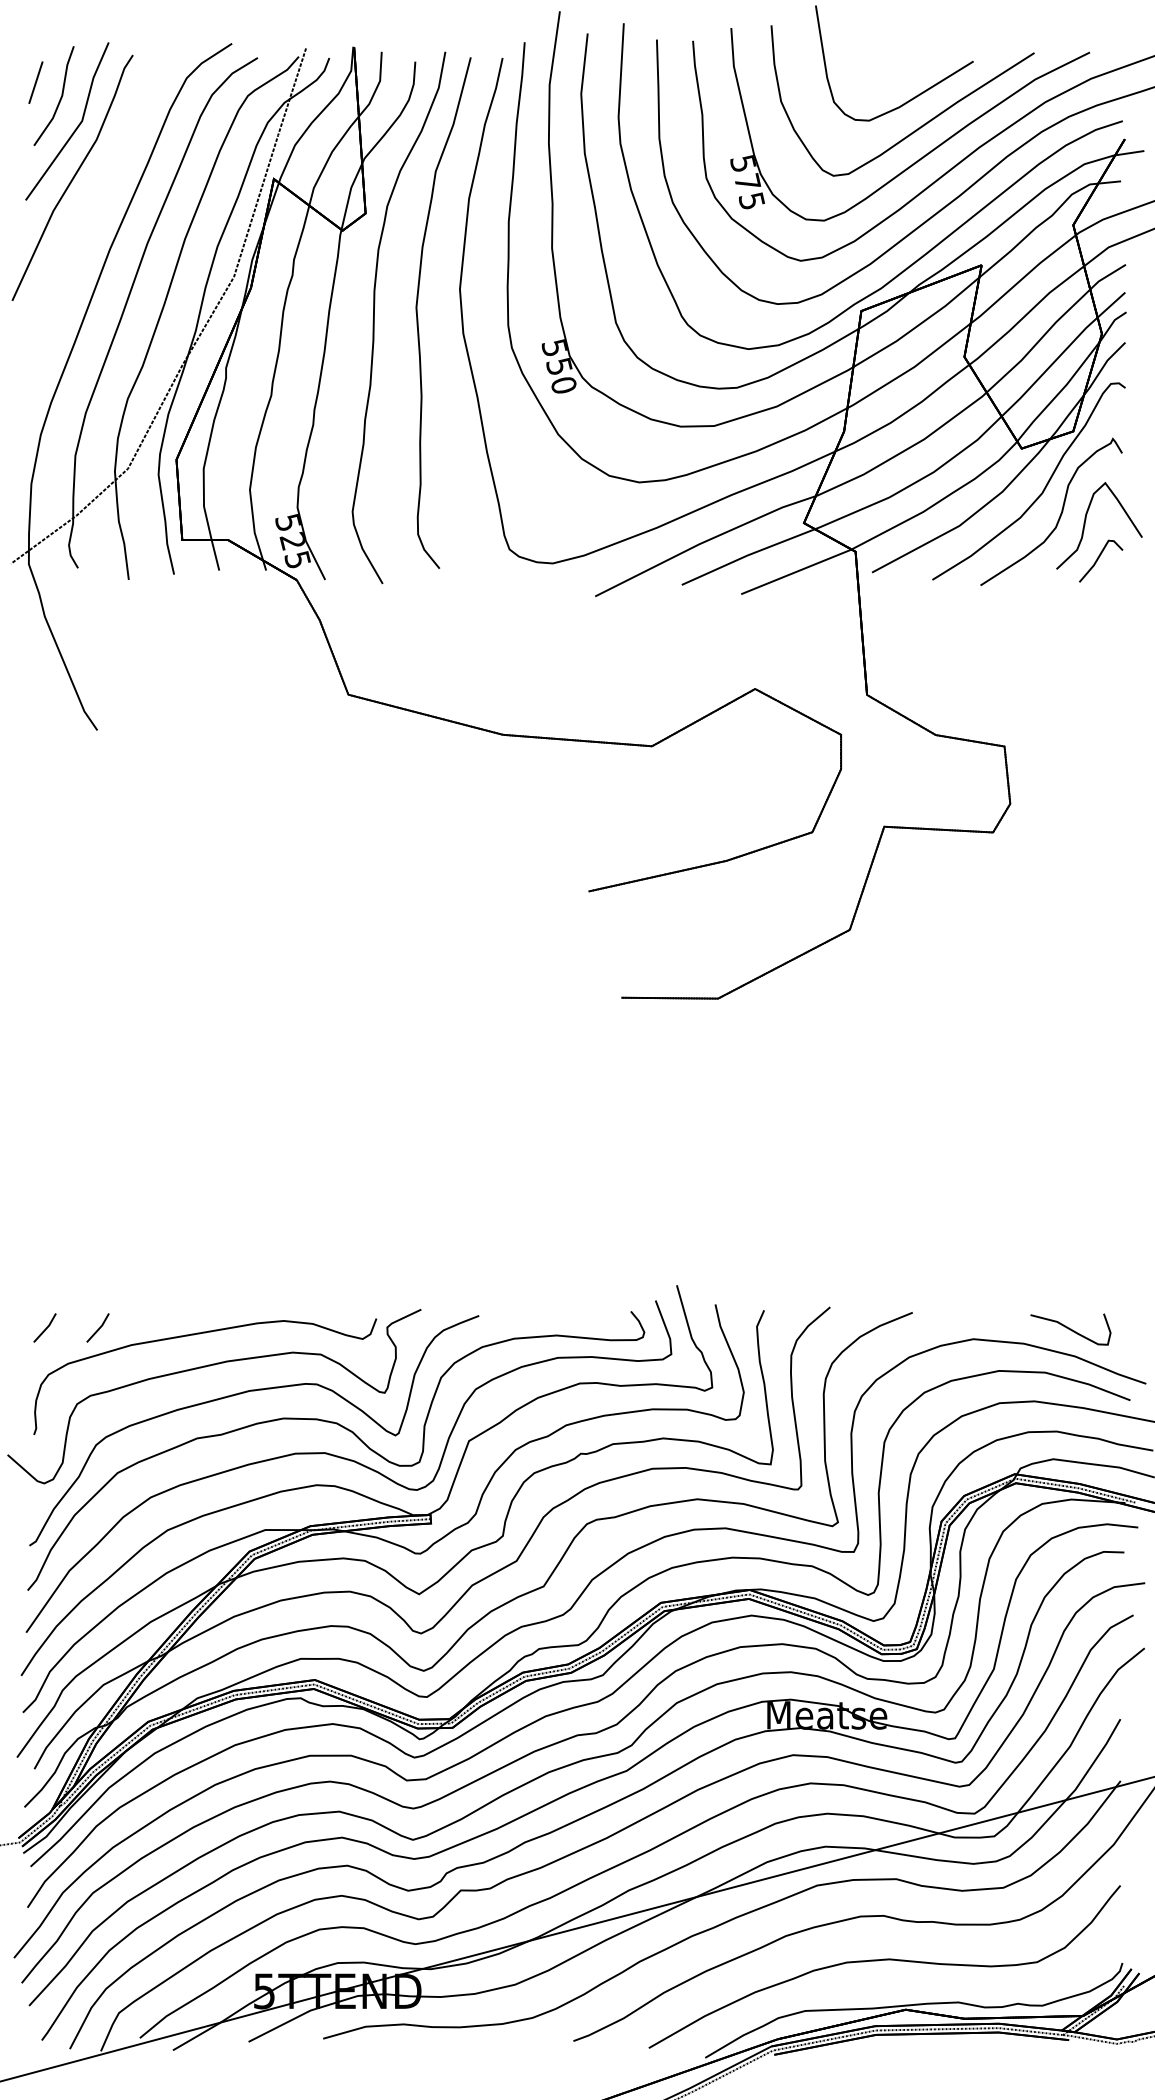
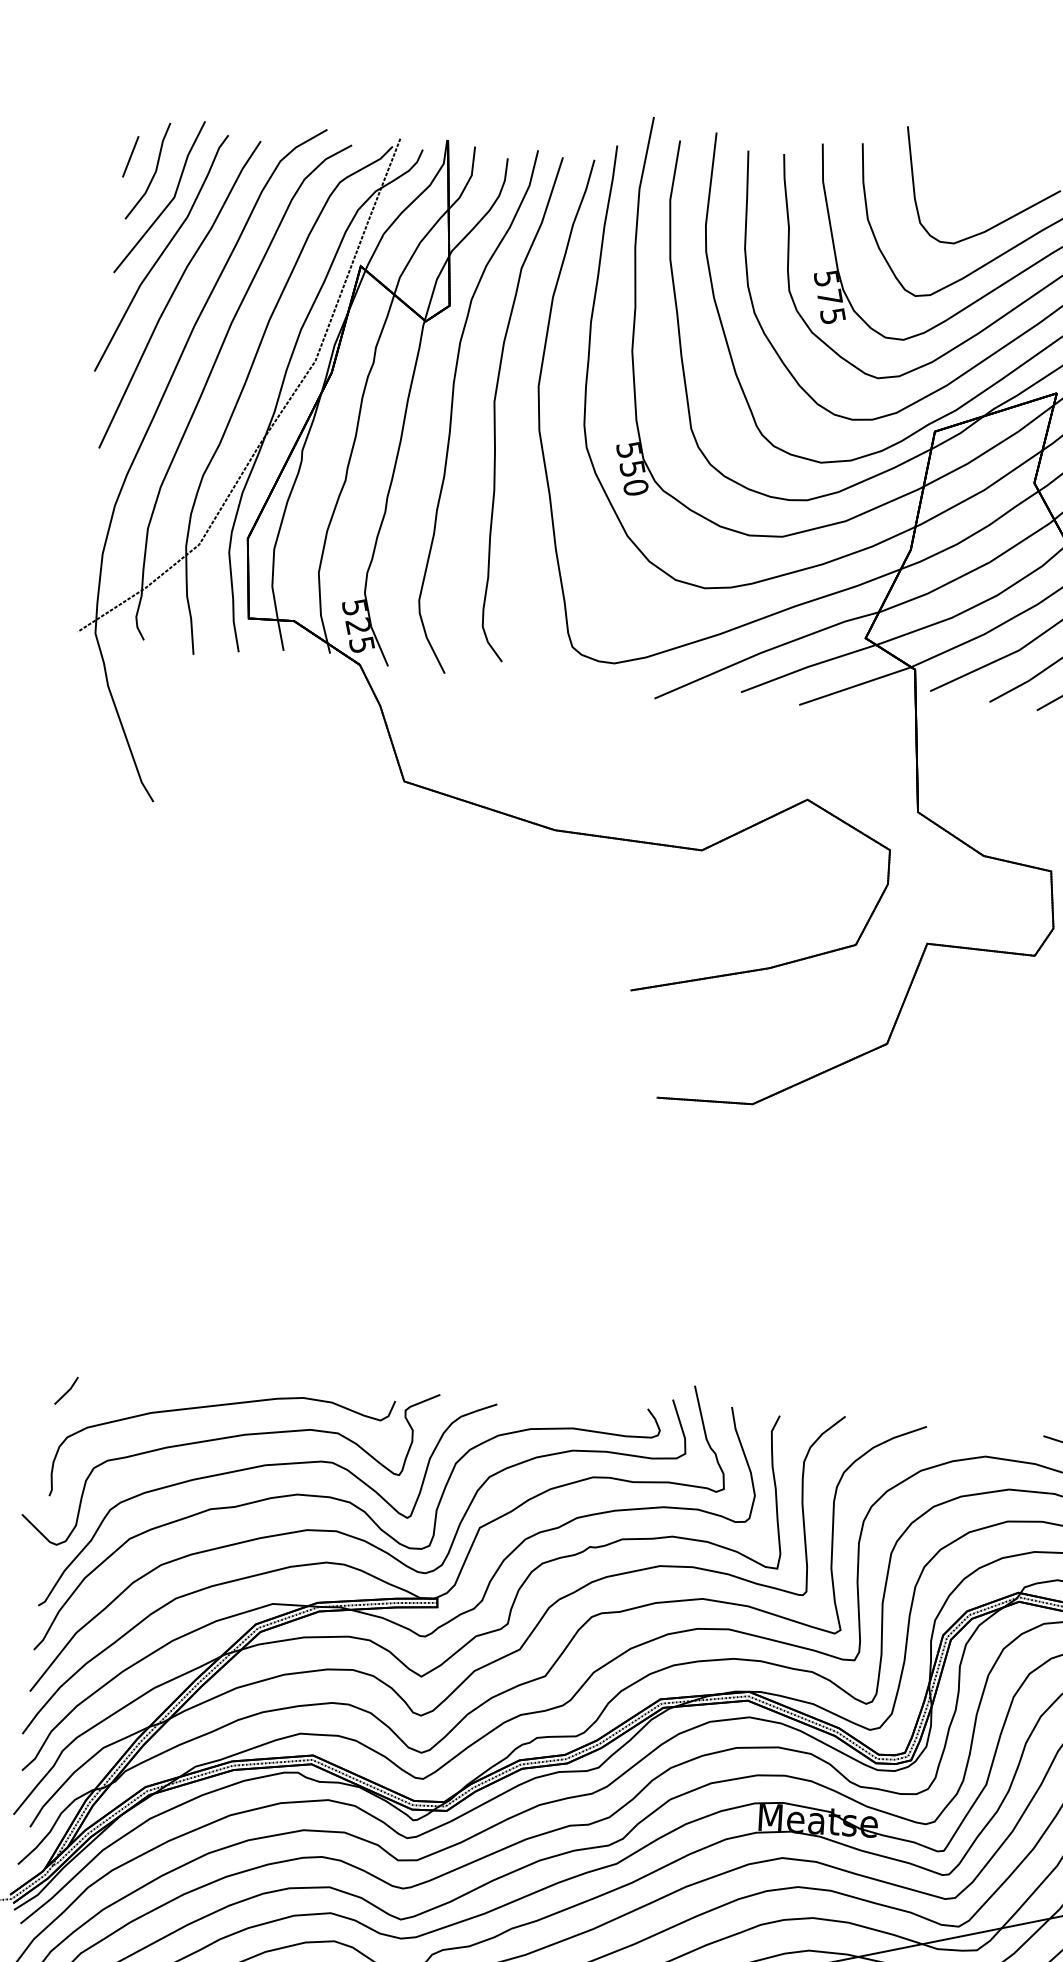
part: (93, 217) -> (179, 293), added
line: (98, 1328) -> (119, 1394), removed

